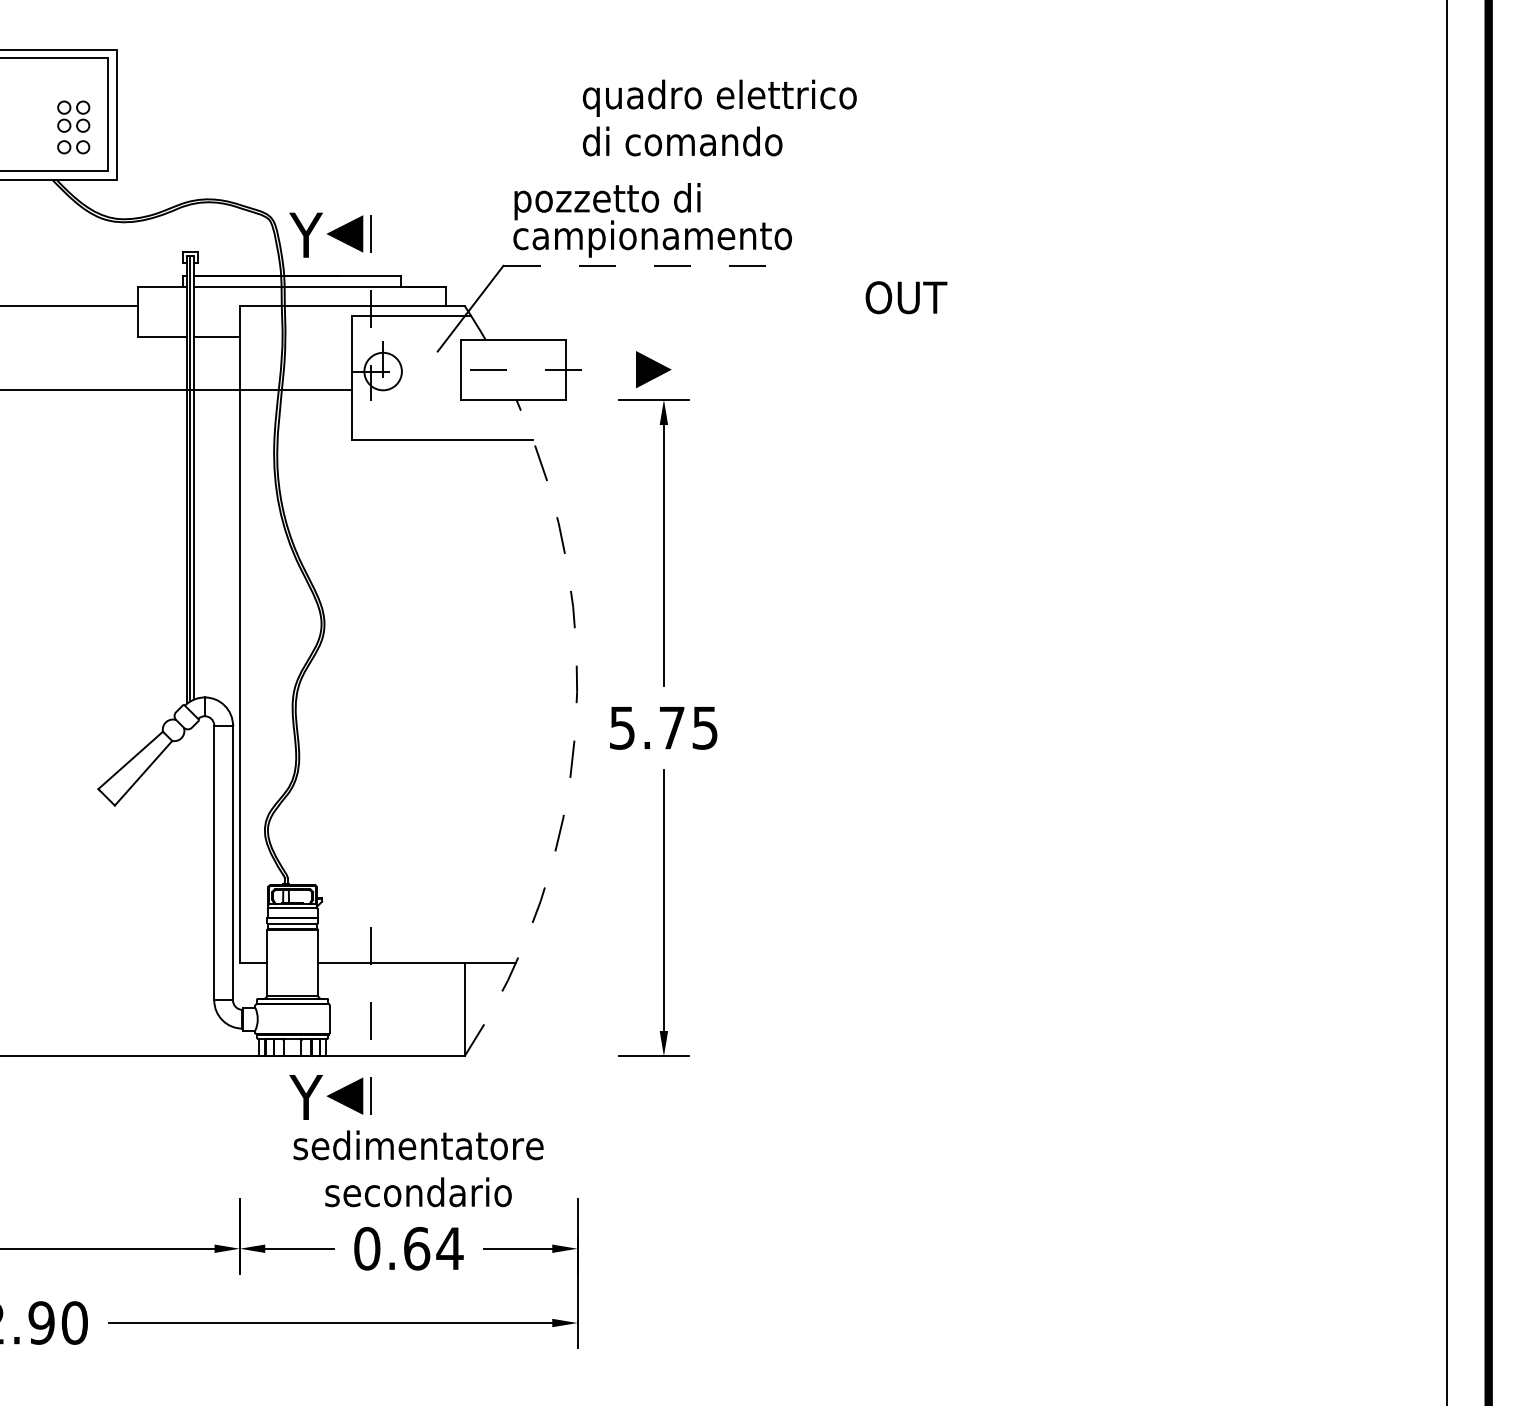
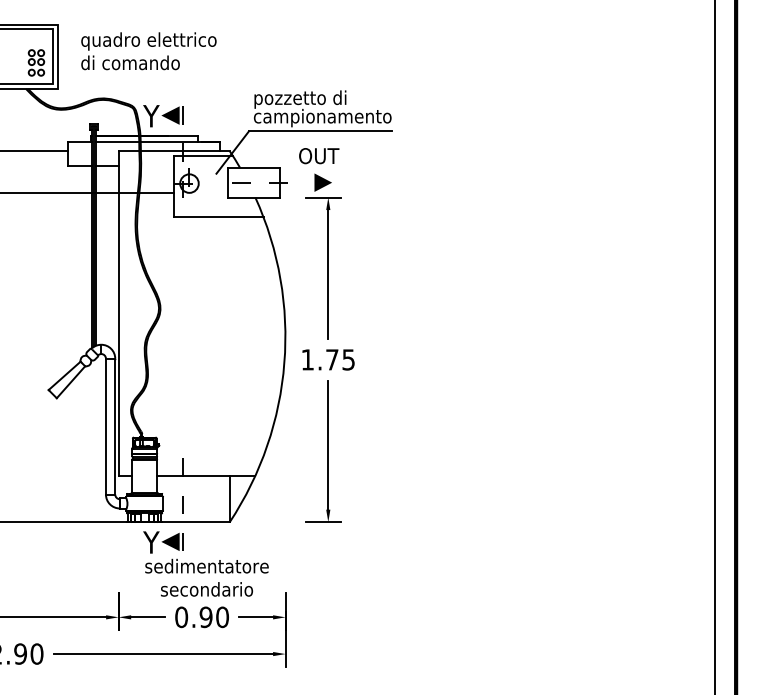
text: (718, 118) -> (148, 51), moved
line: (648, 266) -> (320, 131), dashed -> solid
text: (907, 298) -> (319, 156), moved
text: (621, 727) -> (307, 359), 5.75 -> 1.75
arc: (575, 735) -> (284, 363), dashed -> solid
text: (433, 1249) -> (214, 617), 0.64 -> 0.90

